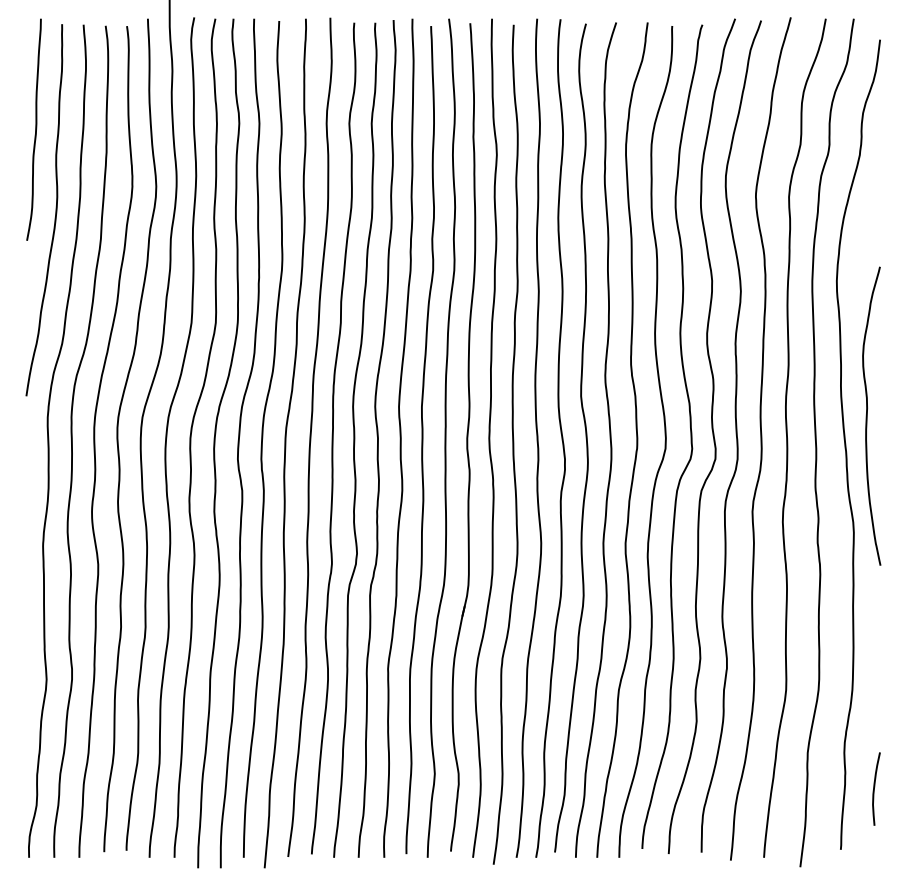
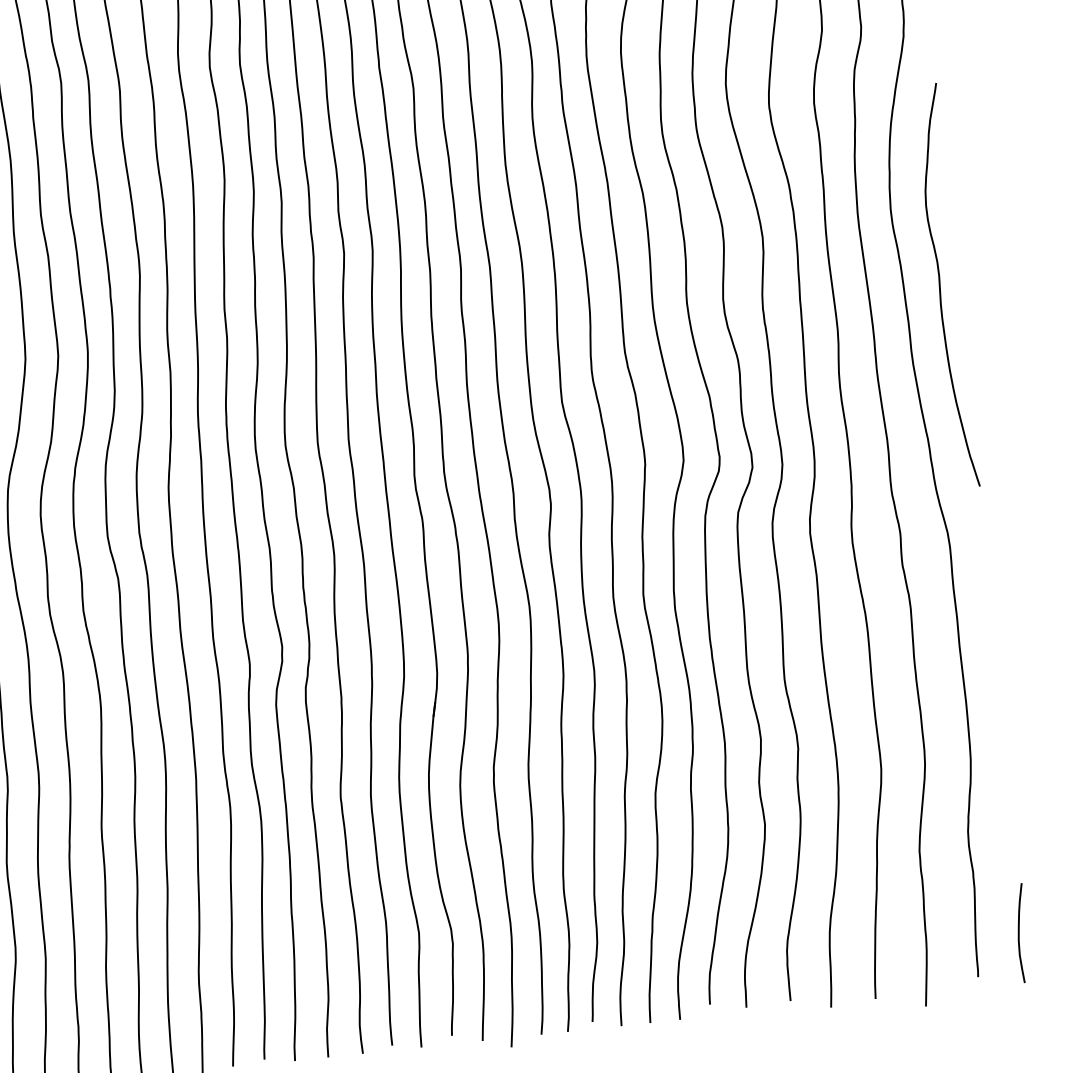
curve: (867, 415) -> (940, 285), moved
curve: (875, 787) -> (1020, 931), moved

